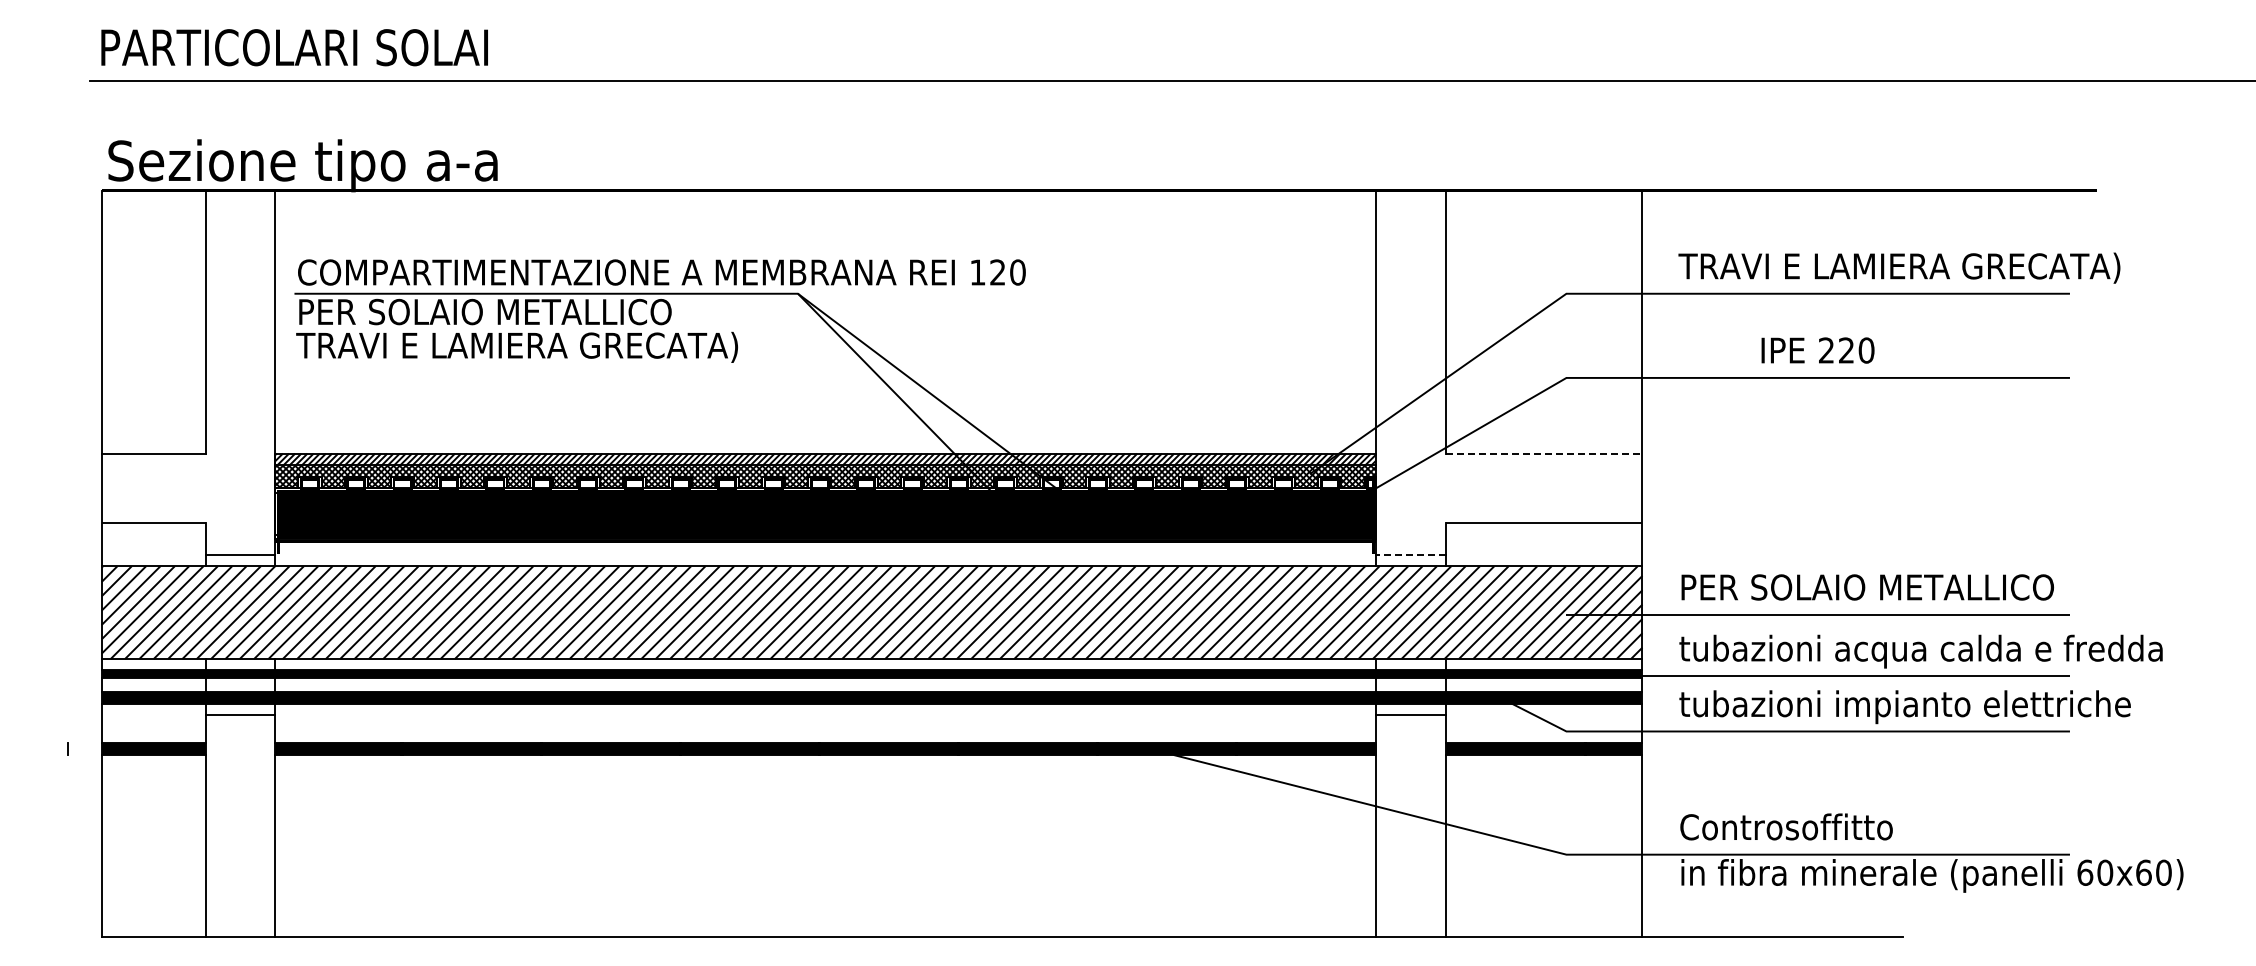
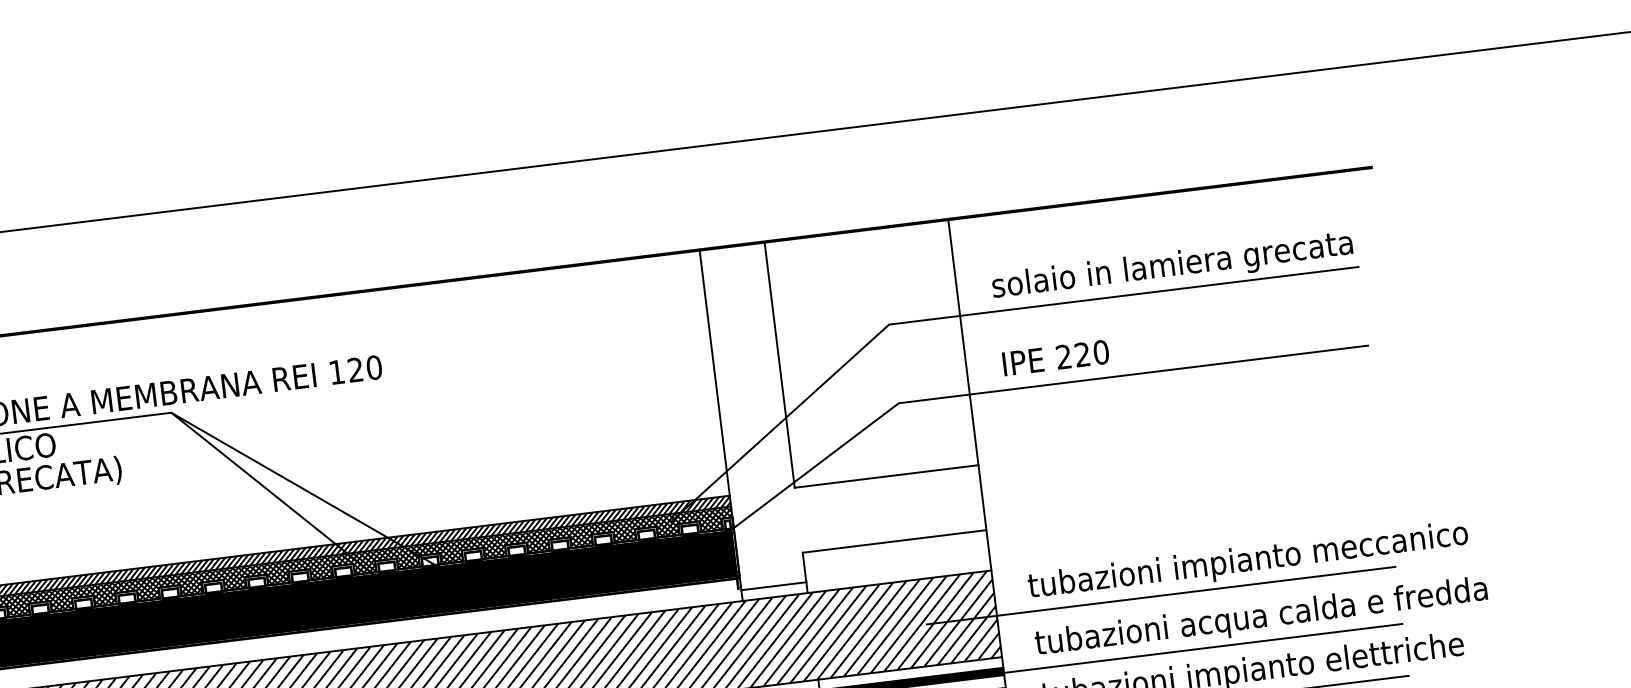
text: (1899, 269) -> (1197, 263), TRAVI E LAMIERA GRECATA) -> solaio in lamiera grecata
text: (1817, 350) -> (1055, 358), moved
line: (1544, 453) -> (886, 476), dashed -> solid
line: (1411, 554) -> (774, 585), dashed -> solid
text: (1914, 590) -> (1248, 561), PER SOLAIO METALLICO -> tubazioni impianto meccanico

